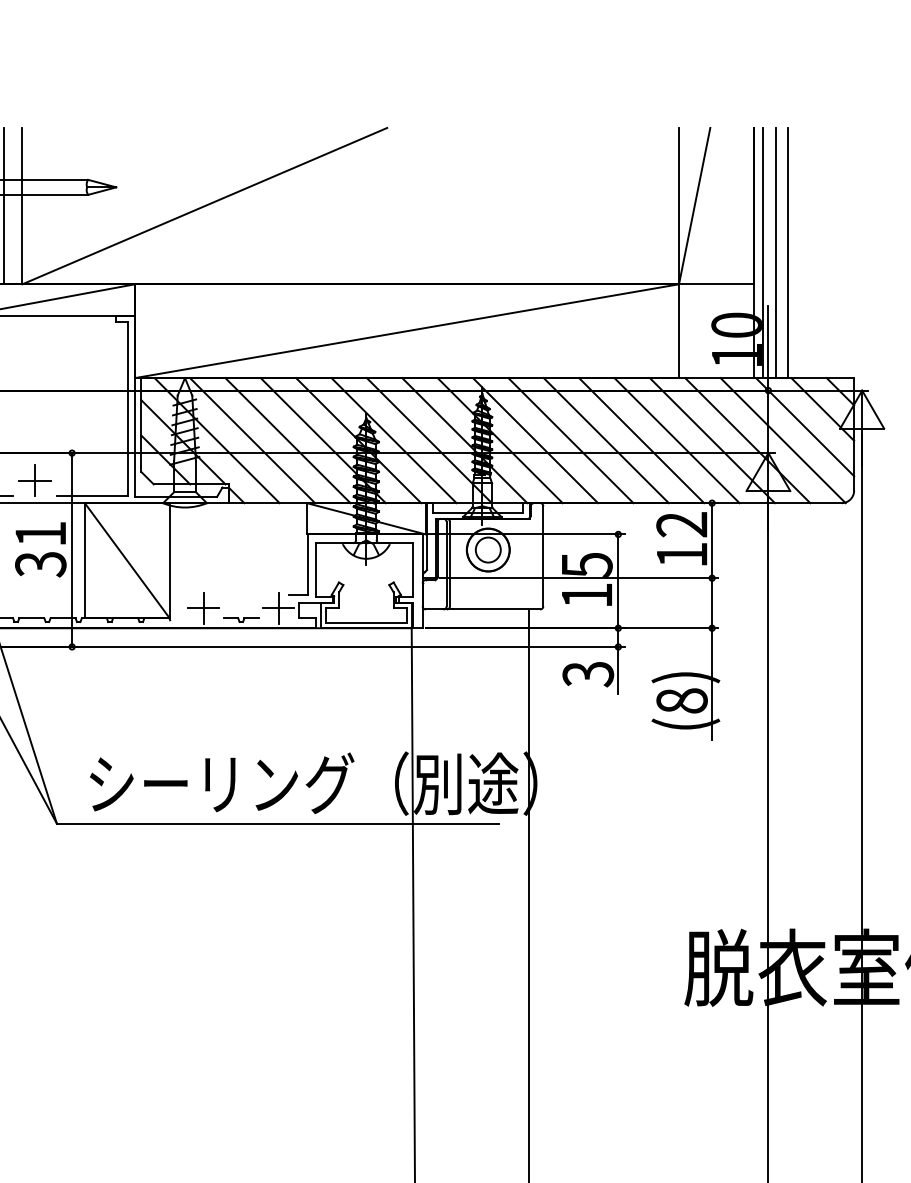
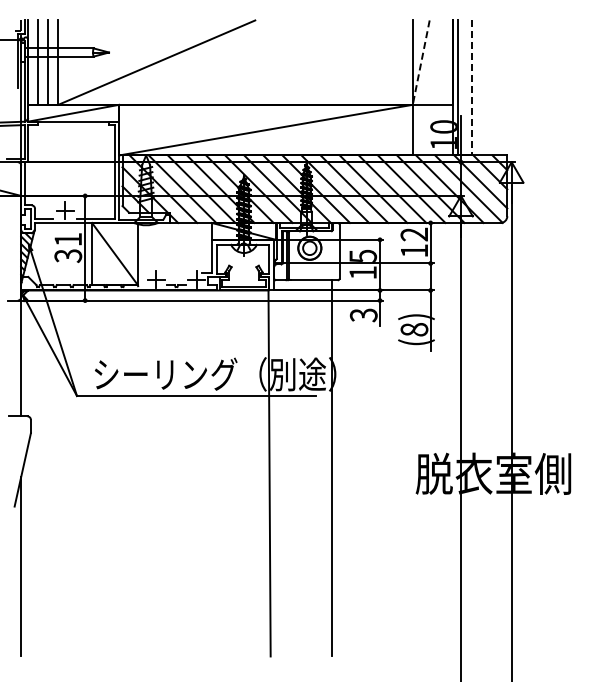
line: (695, 207) -> (421, 63), solid -> dashed
line: (776, 252) -> (465, 87), removed
line: (787, 252) -> (471, 87), solid -> dashed

